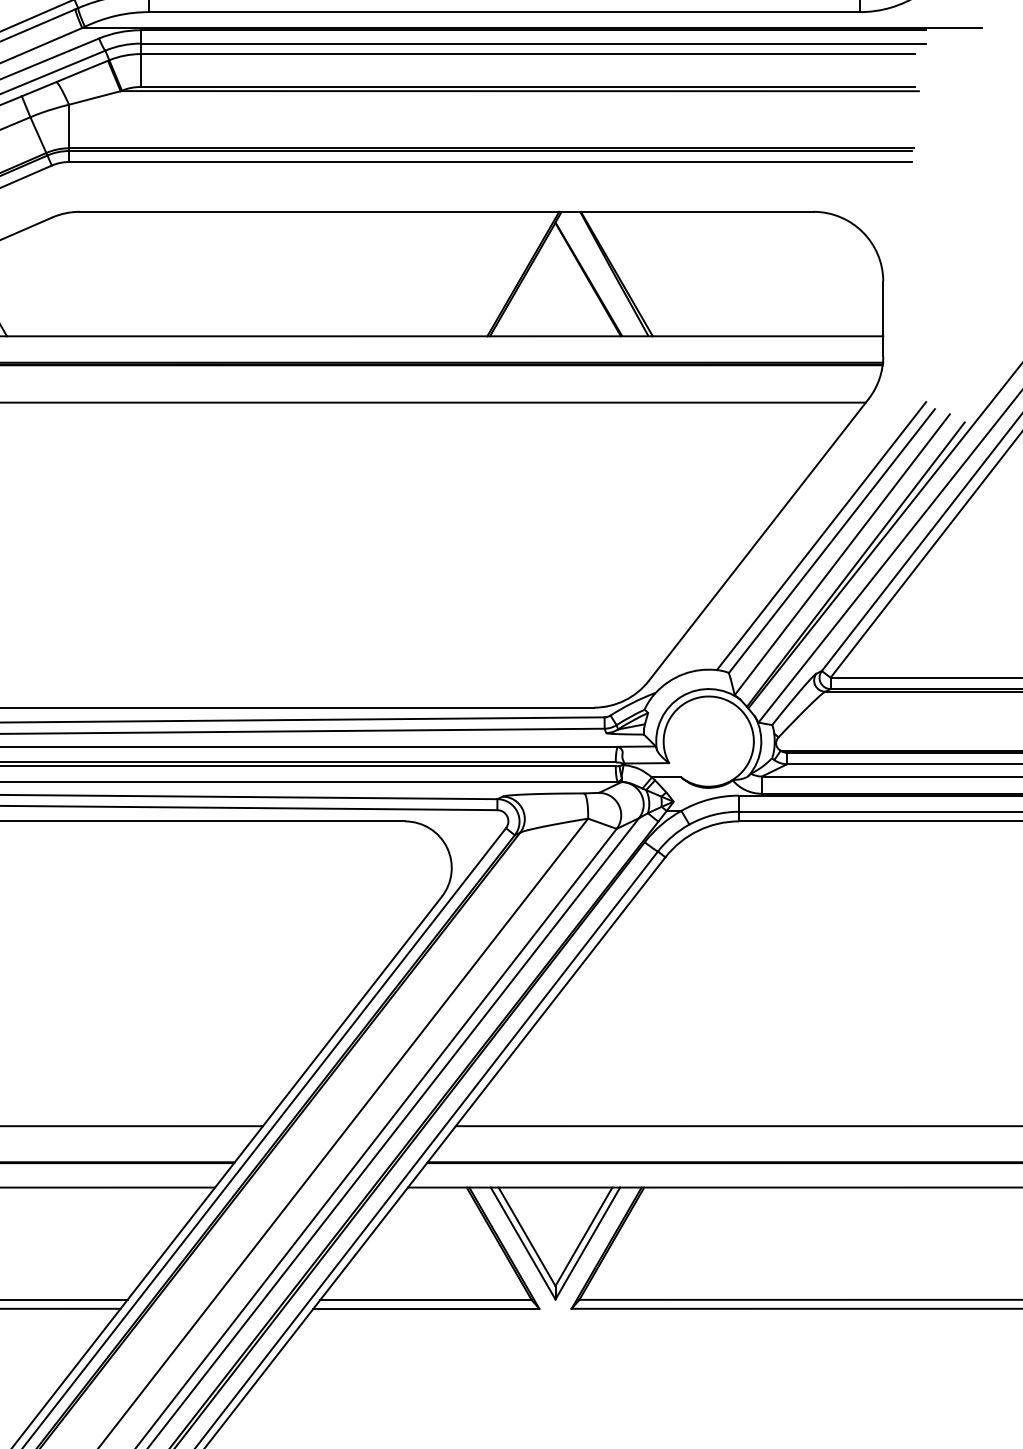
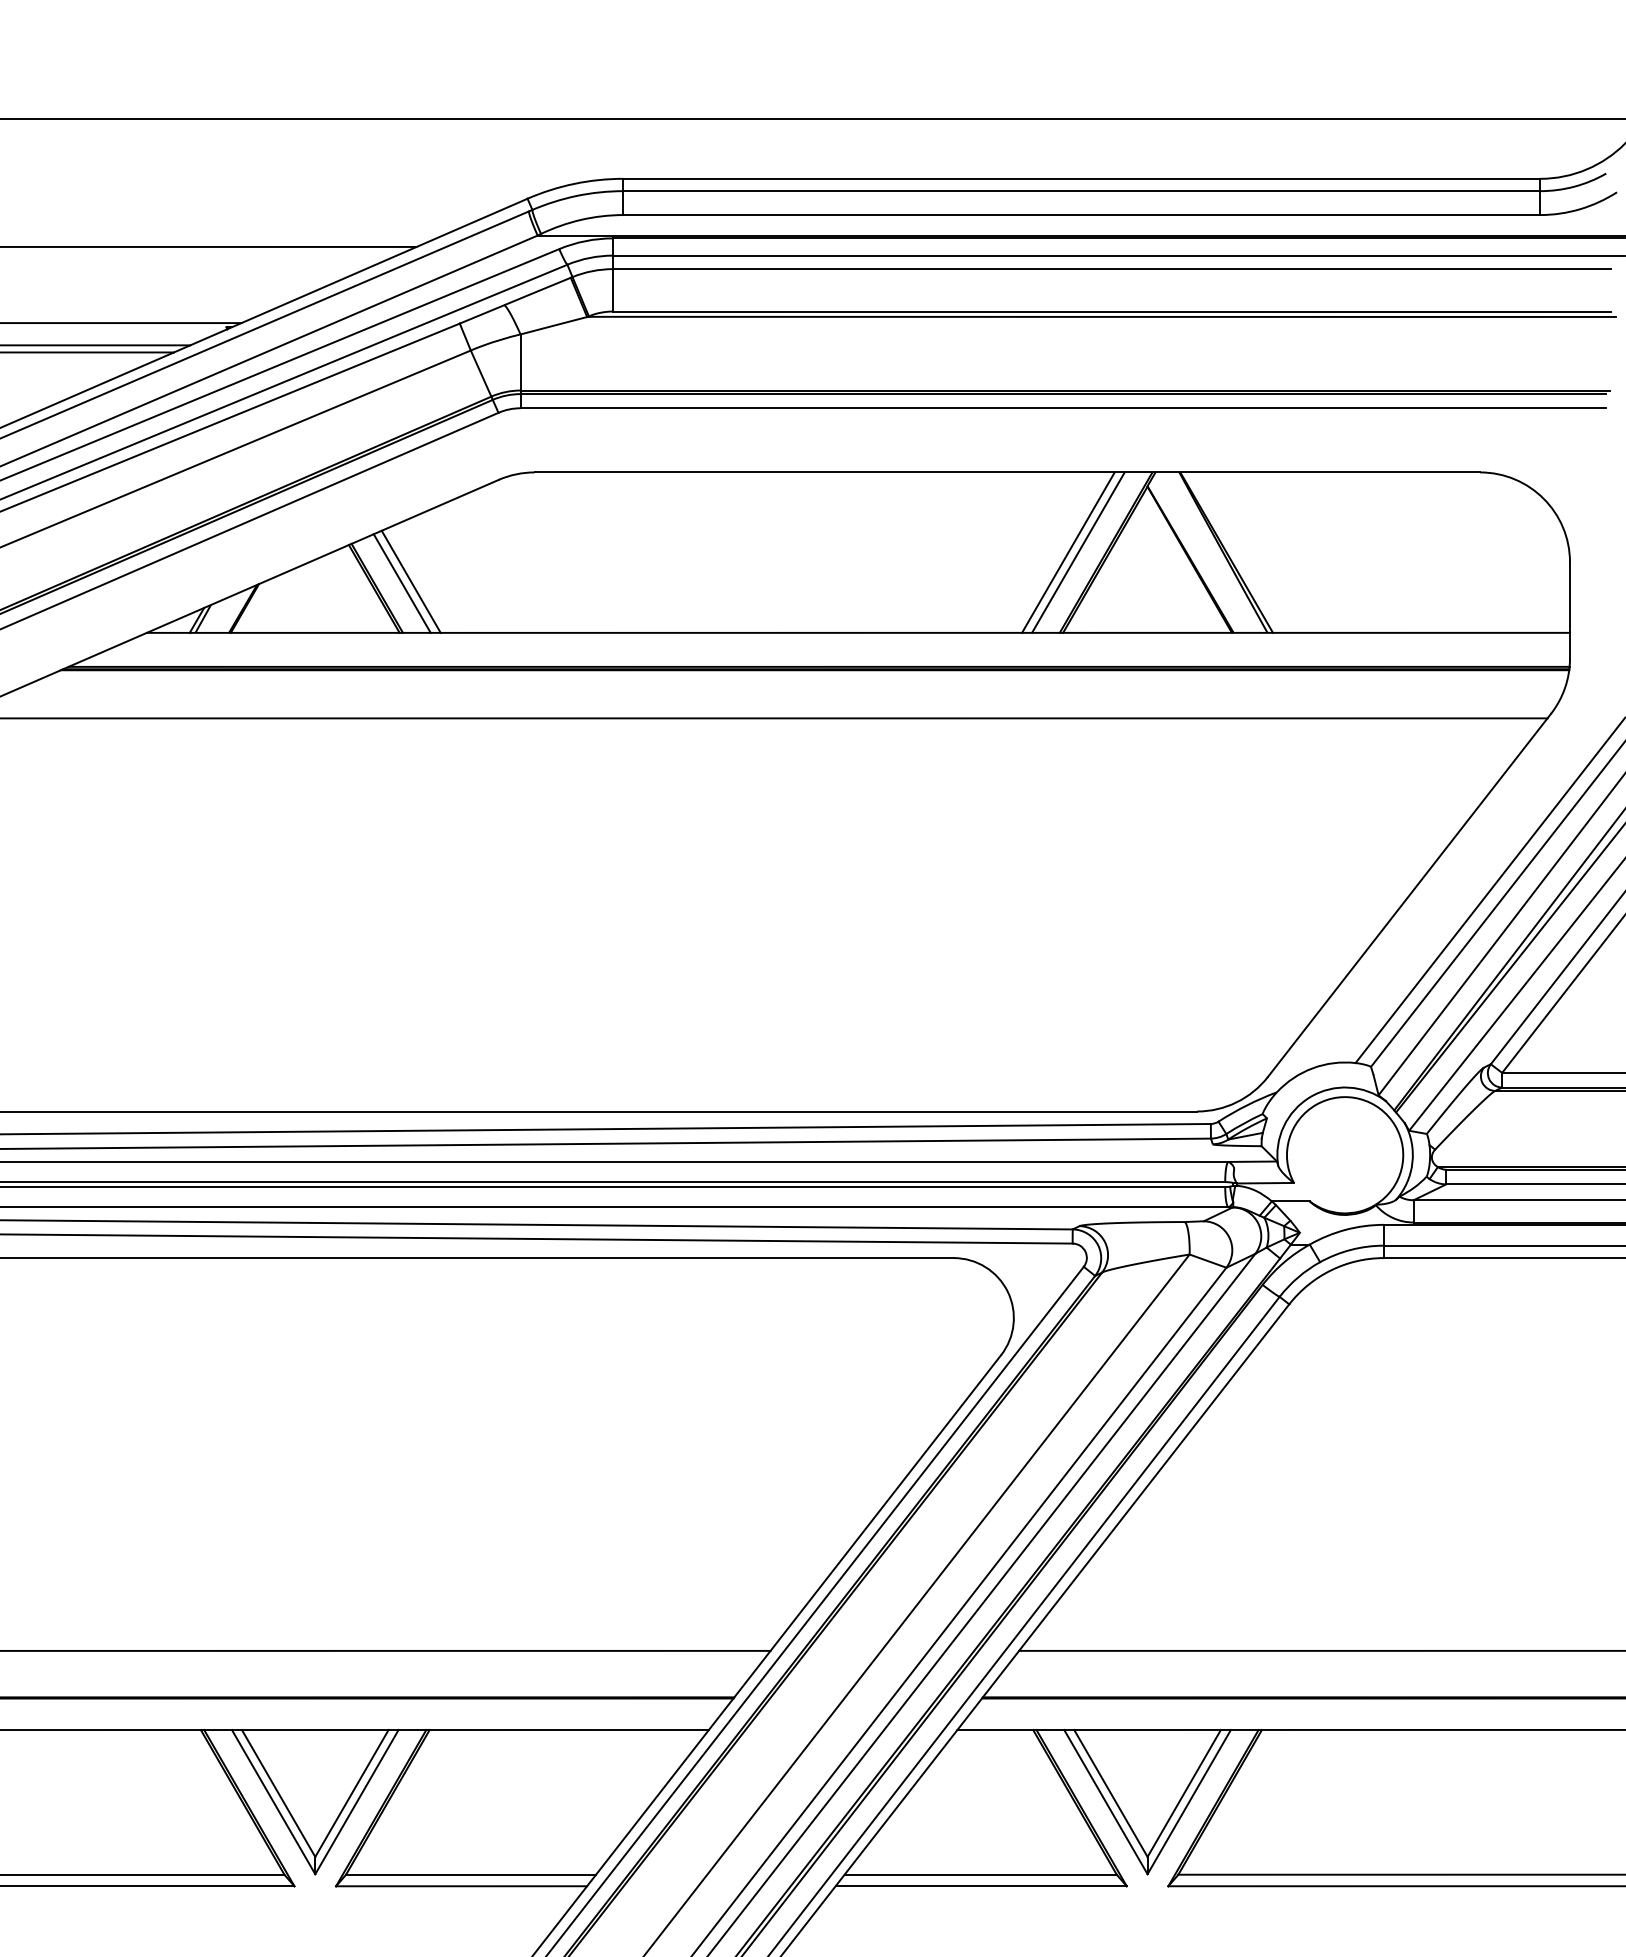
line: (494, 273) -> (1068, 552), added
line: (501, 273) -> (1078, 552), added

